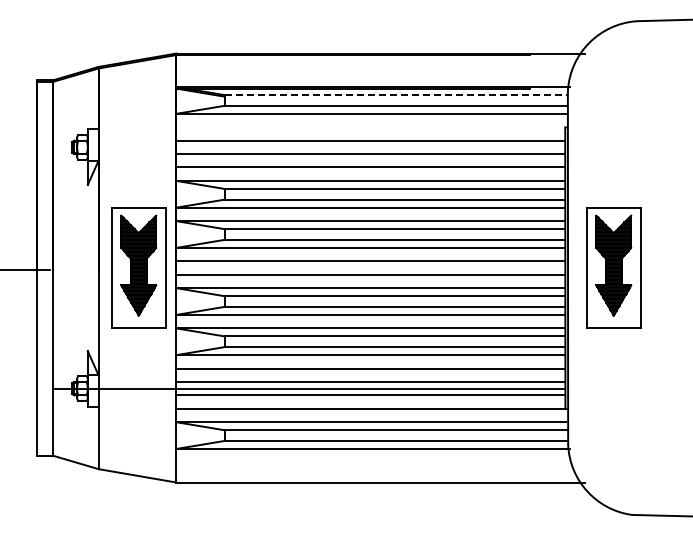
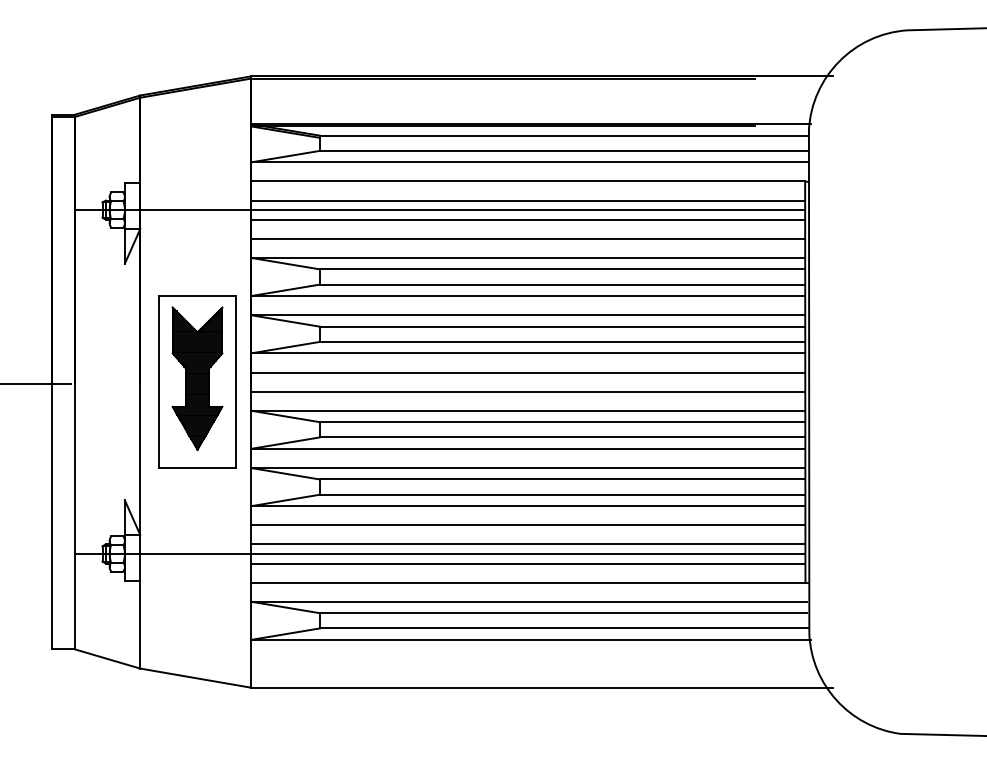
line: (396, 95) -> (564, 136), dashed -> solid
line: (370, 127) -> (527, 181), added
line: (308, 147) -> (439, 210), added
part: (613, 267) -> (873, 381), removed

